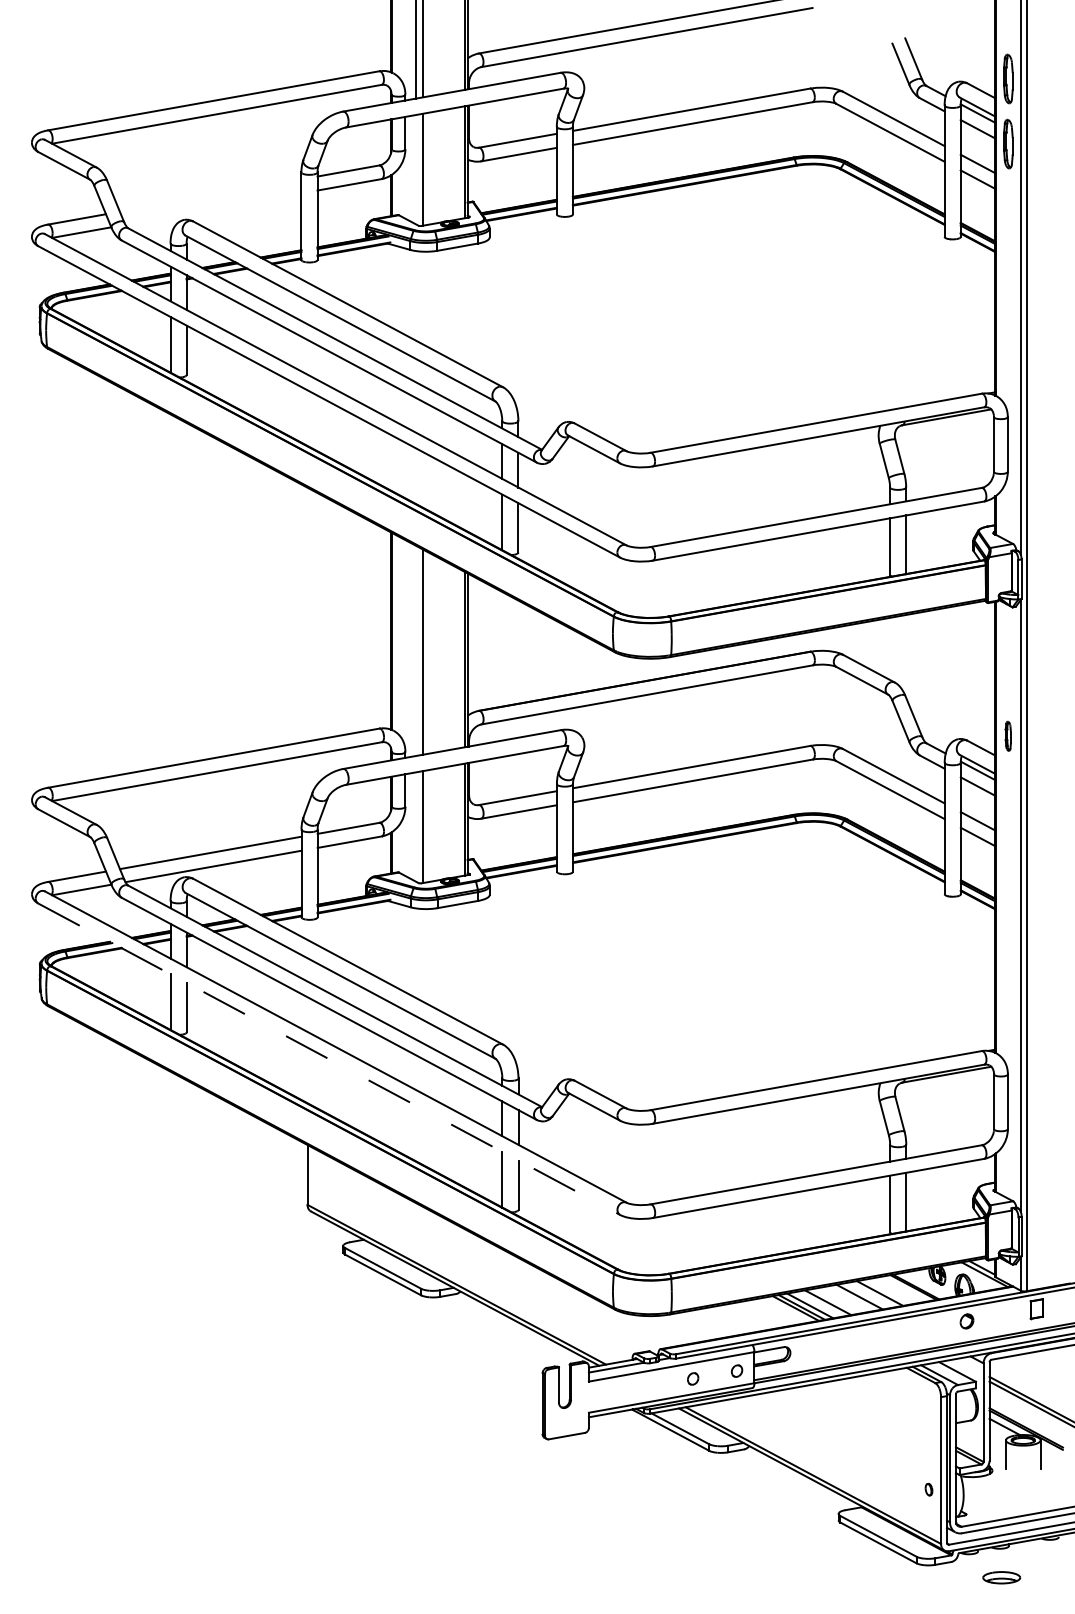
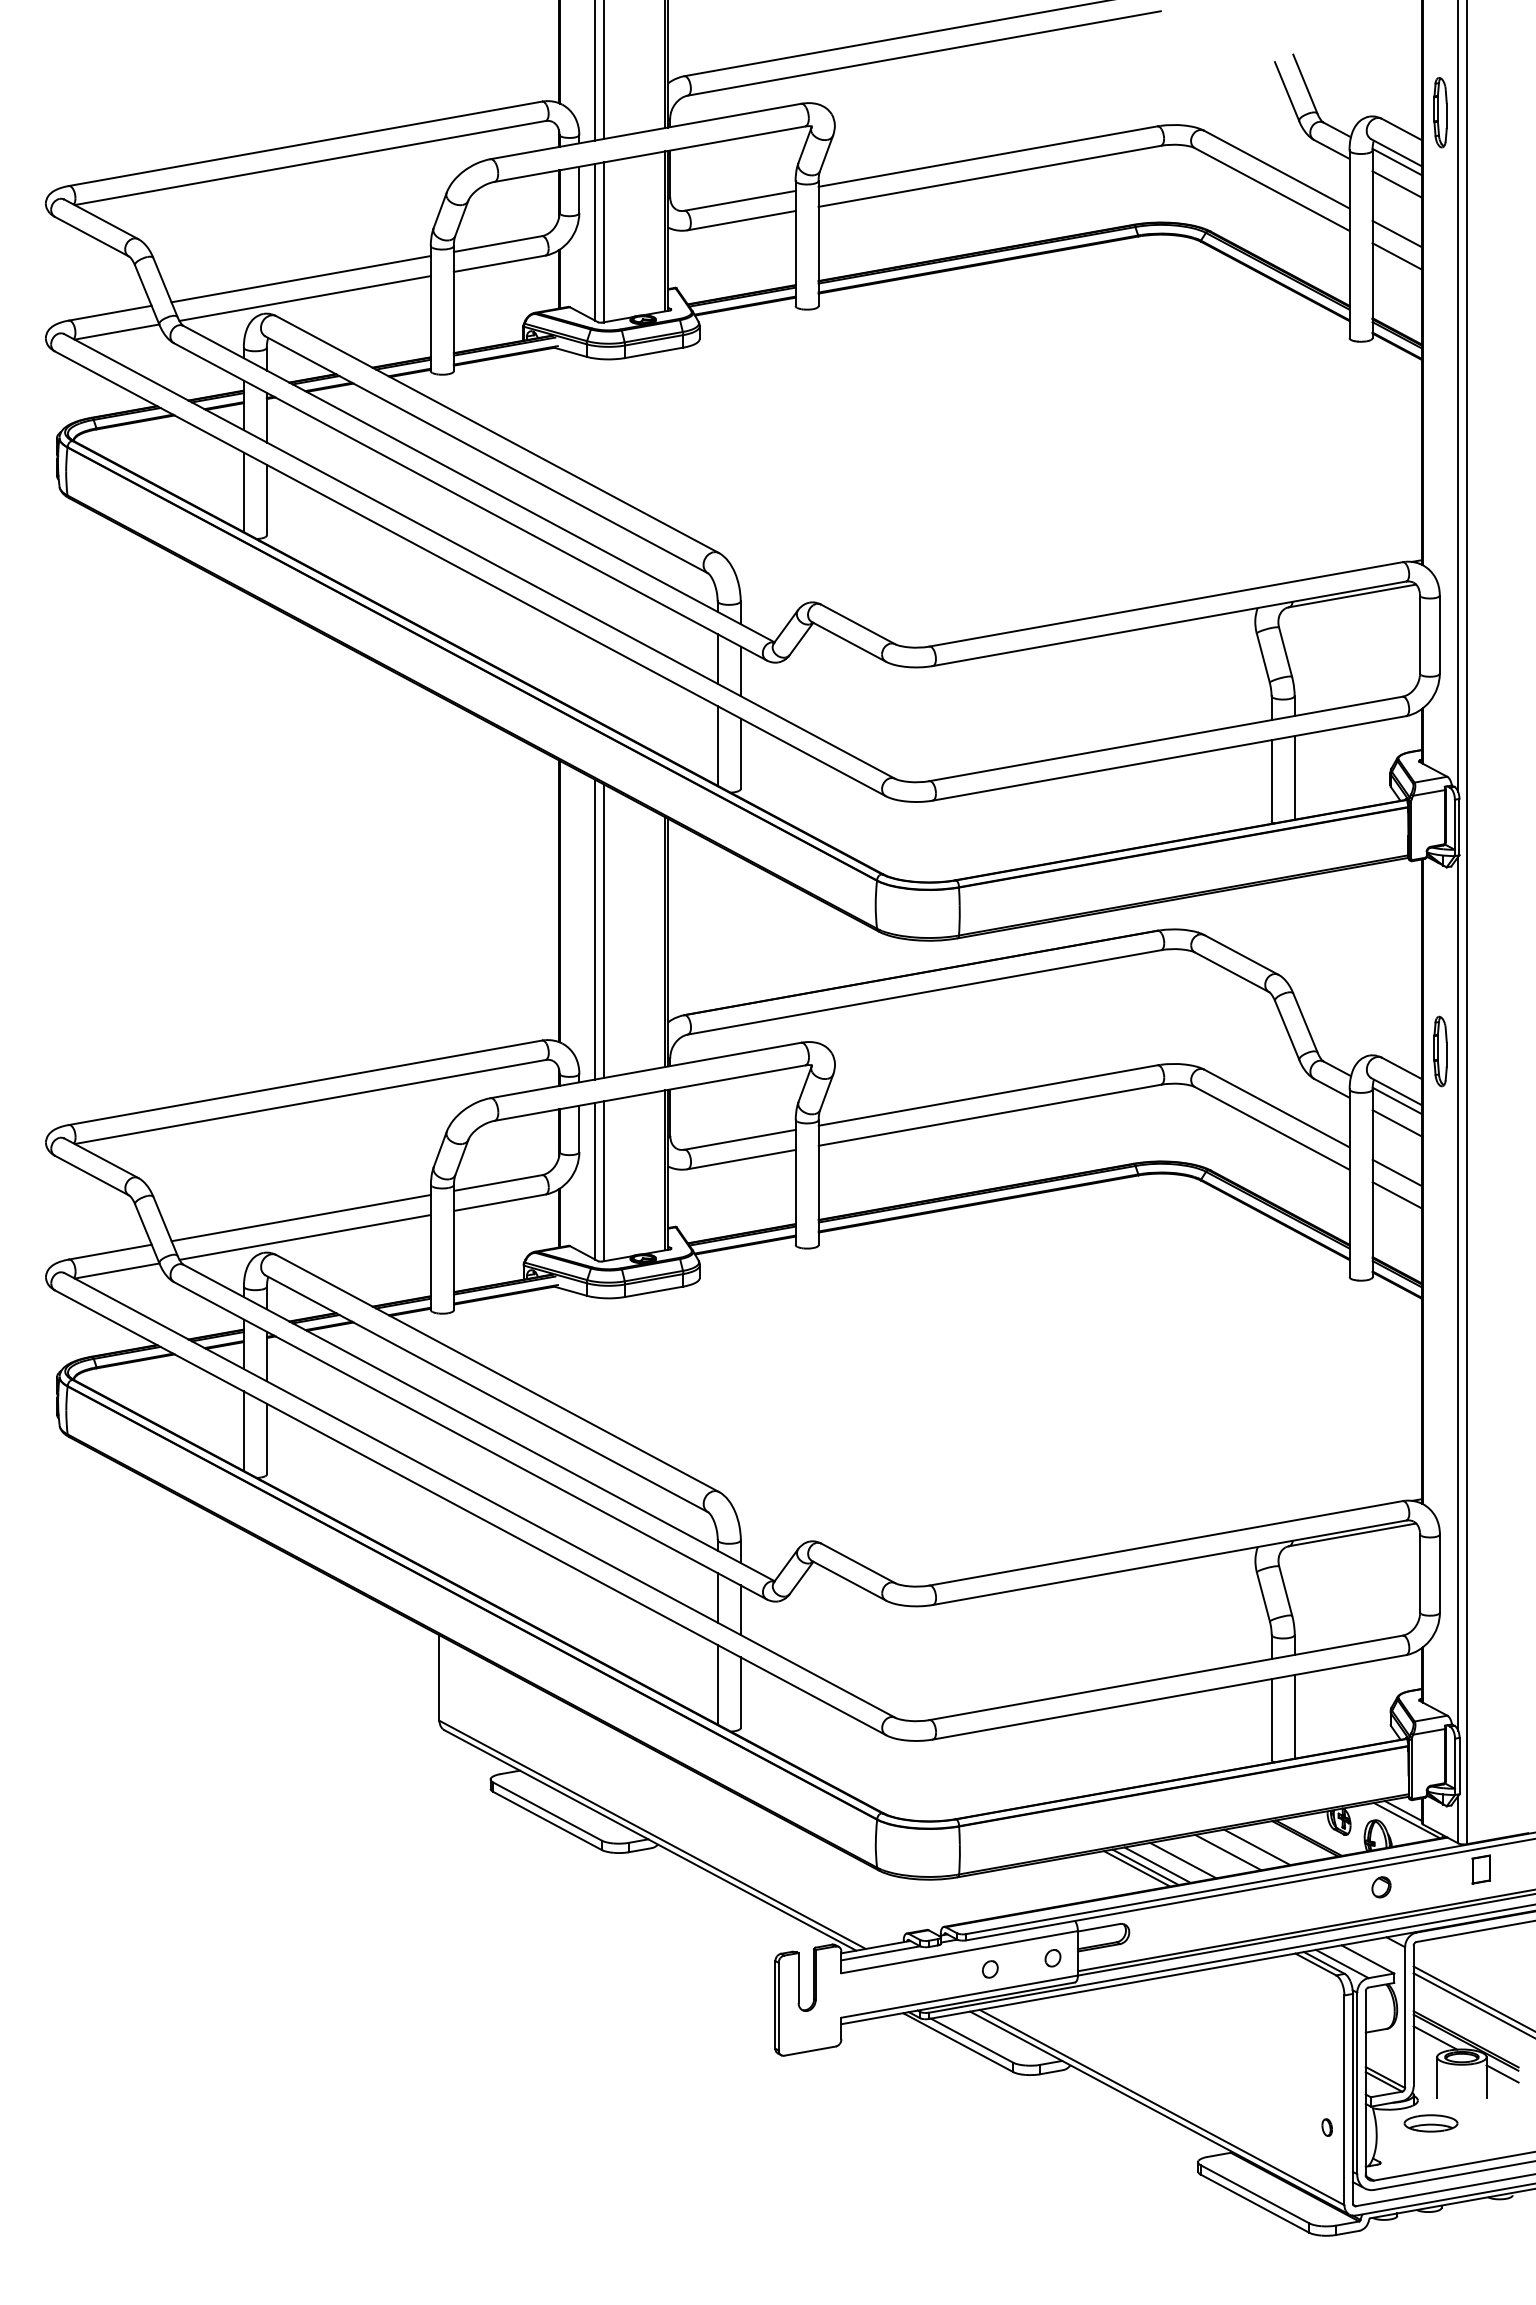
part: (1008, 144) -> (1440, 205), removed
line: (416, 169) -> (595, 241), added
line: (210, 195) -> (300, 279), added
line: (213, 209) -> (304, 298), added
line: (416, 650) -> (595, 929), added
part: (1008, 736) -> (1440, 1051), size x1.67
line: (416, 826) -> (595, 1180), added
line: (329, 1059) -> (471, 1513), dashed -> solid
line: (1051, 1451) -> (1502, 2073), added
part: (1001, 1577) -> (1430, 2123), moved

